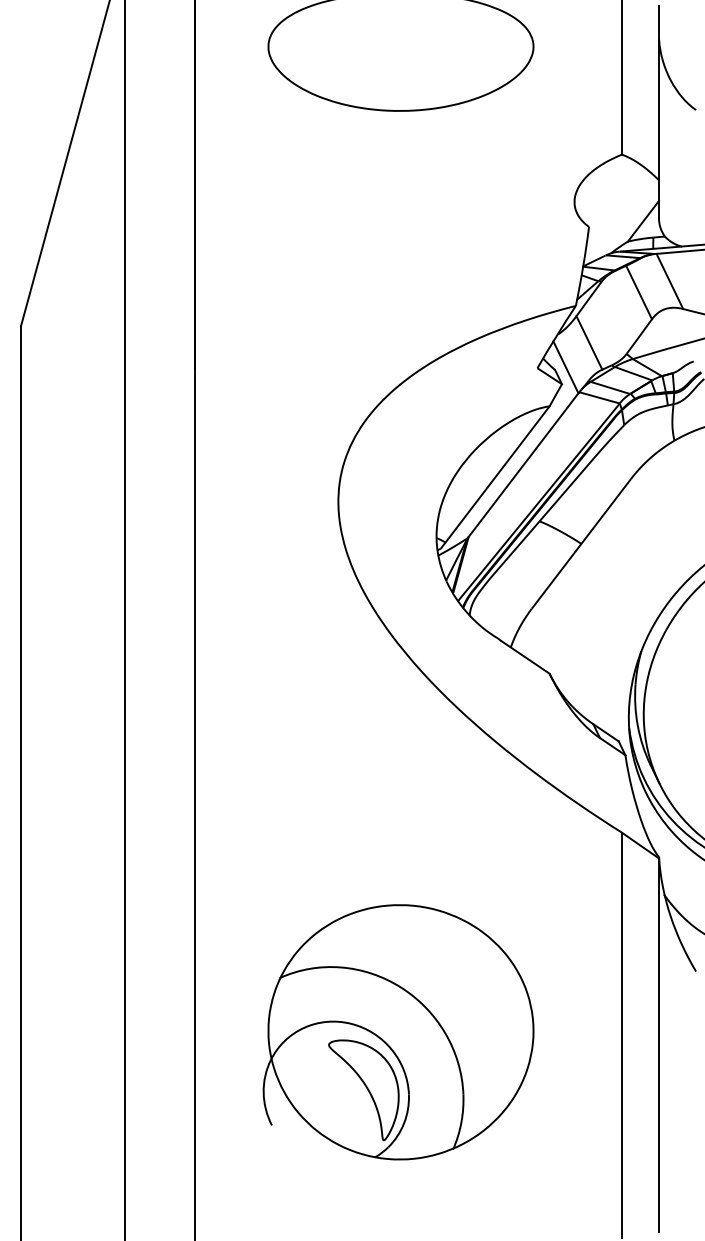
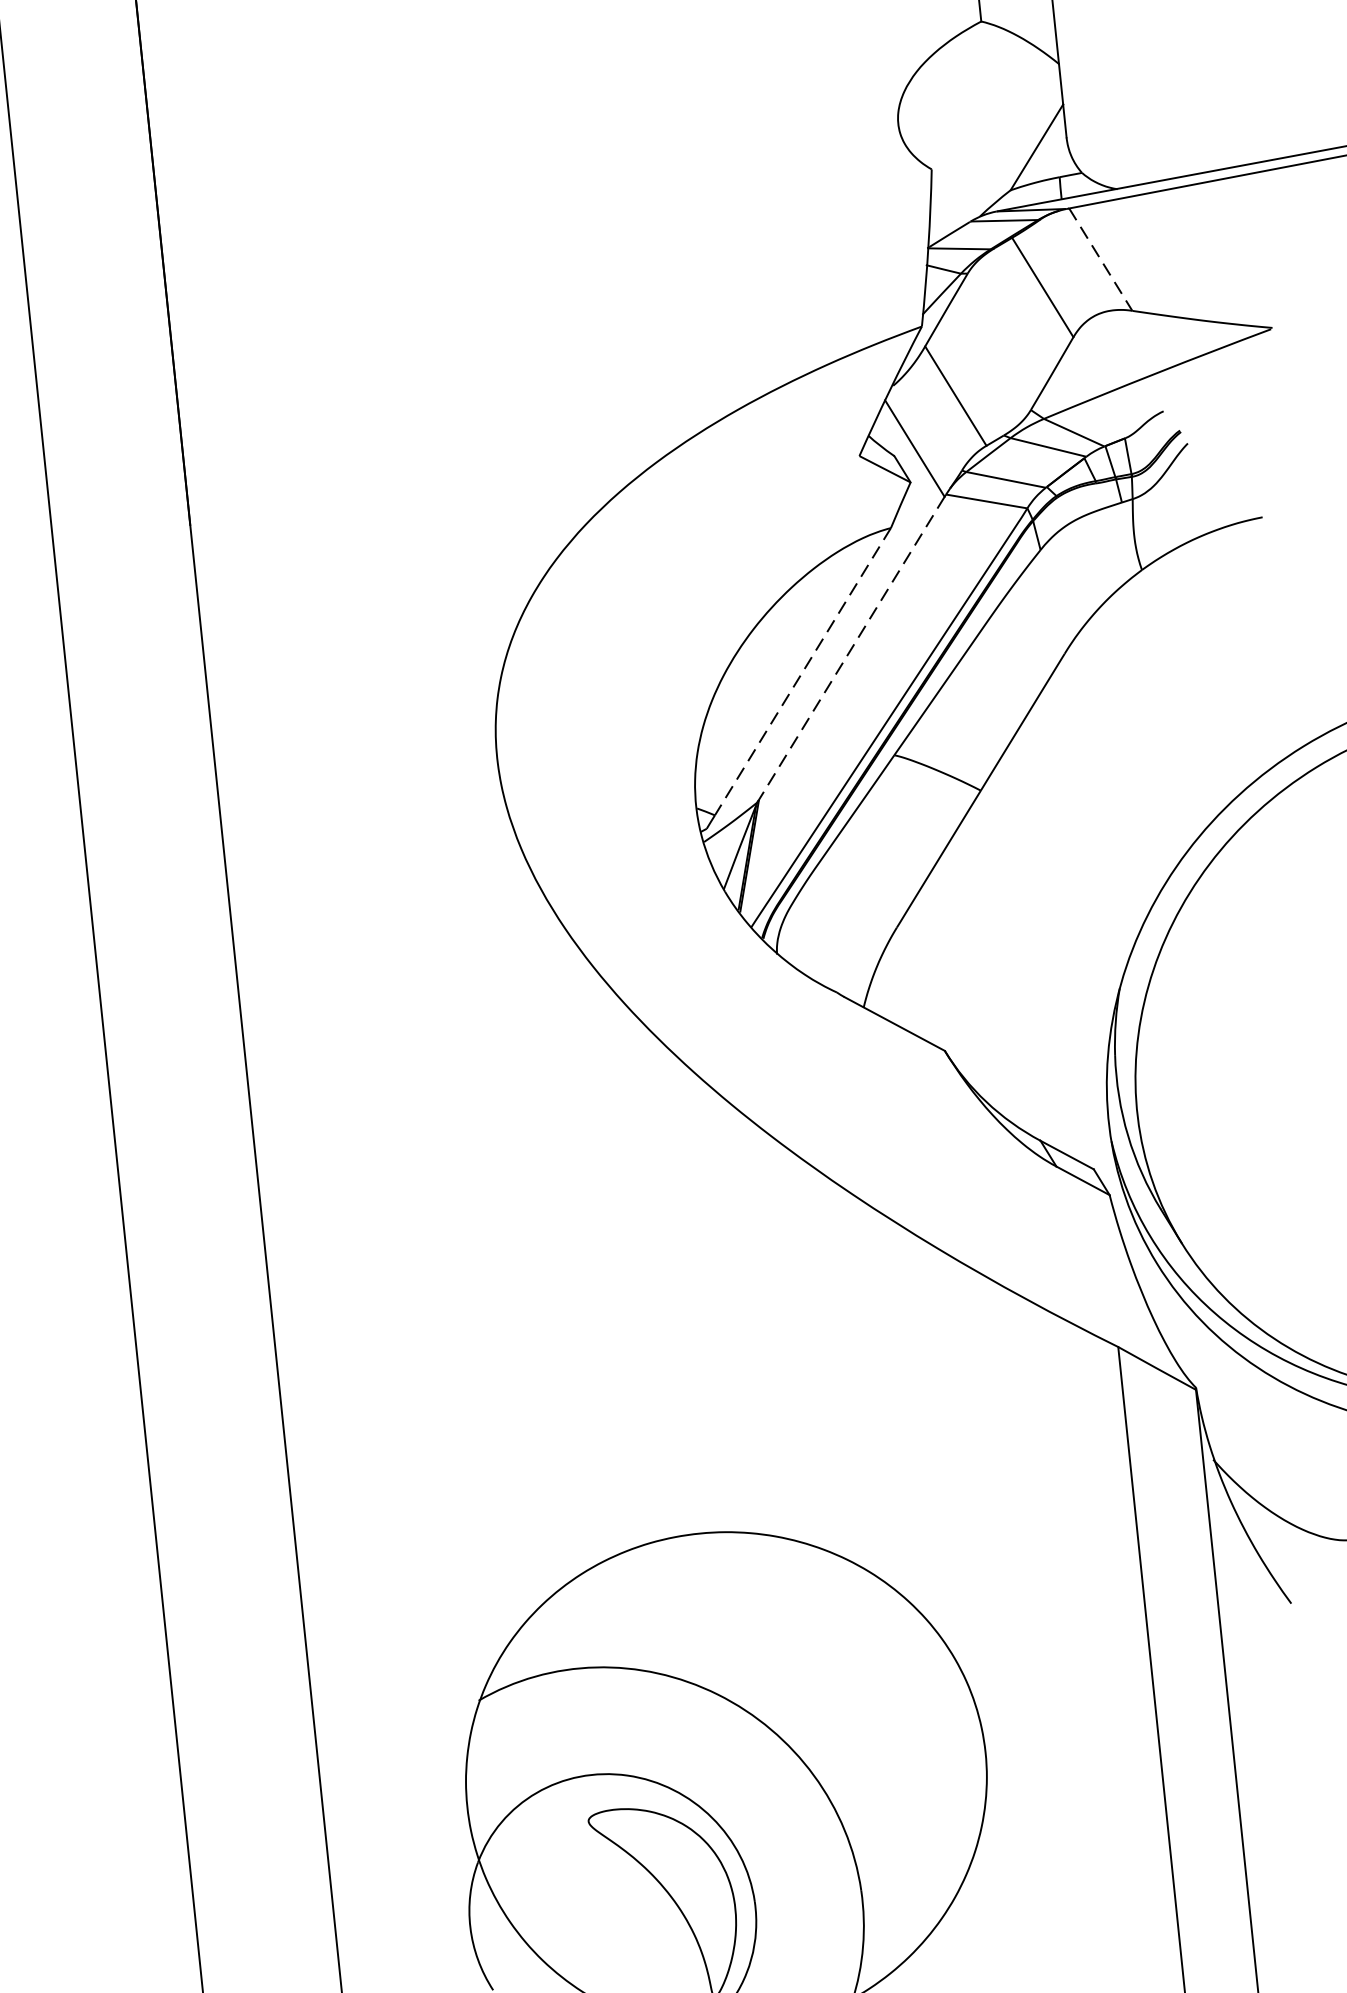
line: (669, 281) -> (1100, 259), solid -> dashed
line: (523, 465) -> (851, 649), solid -> dashed
line: (497, 474) -> (802, 671), solid -> dashed

